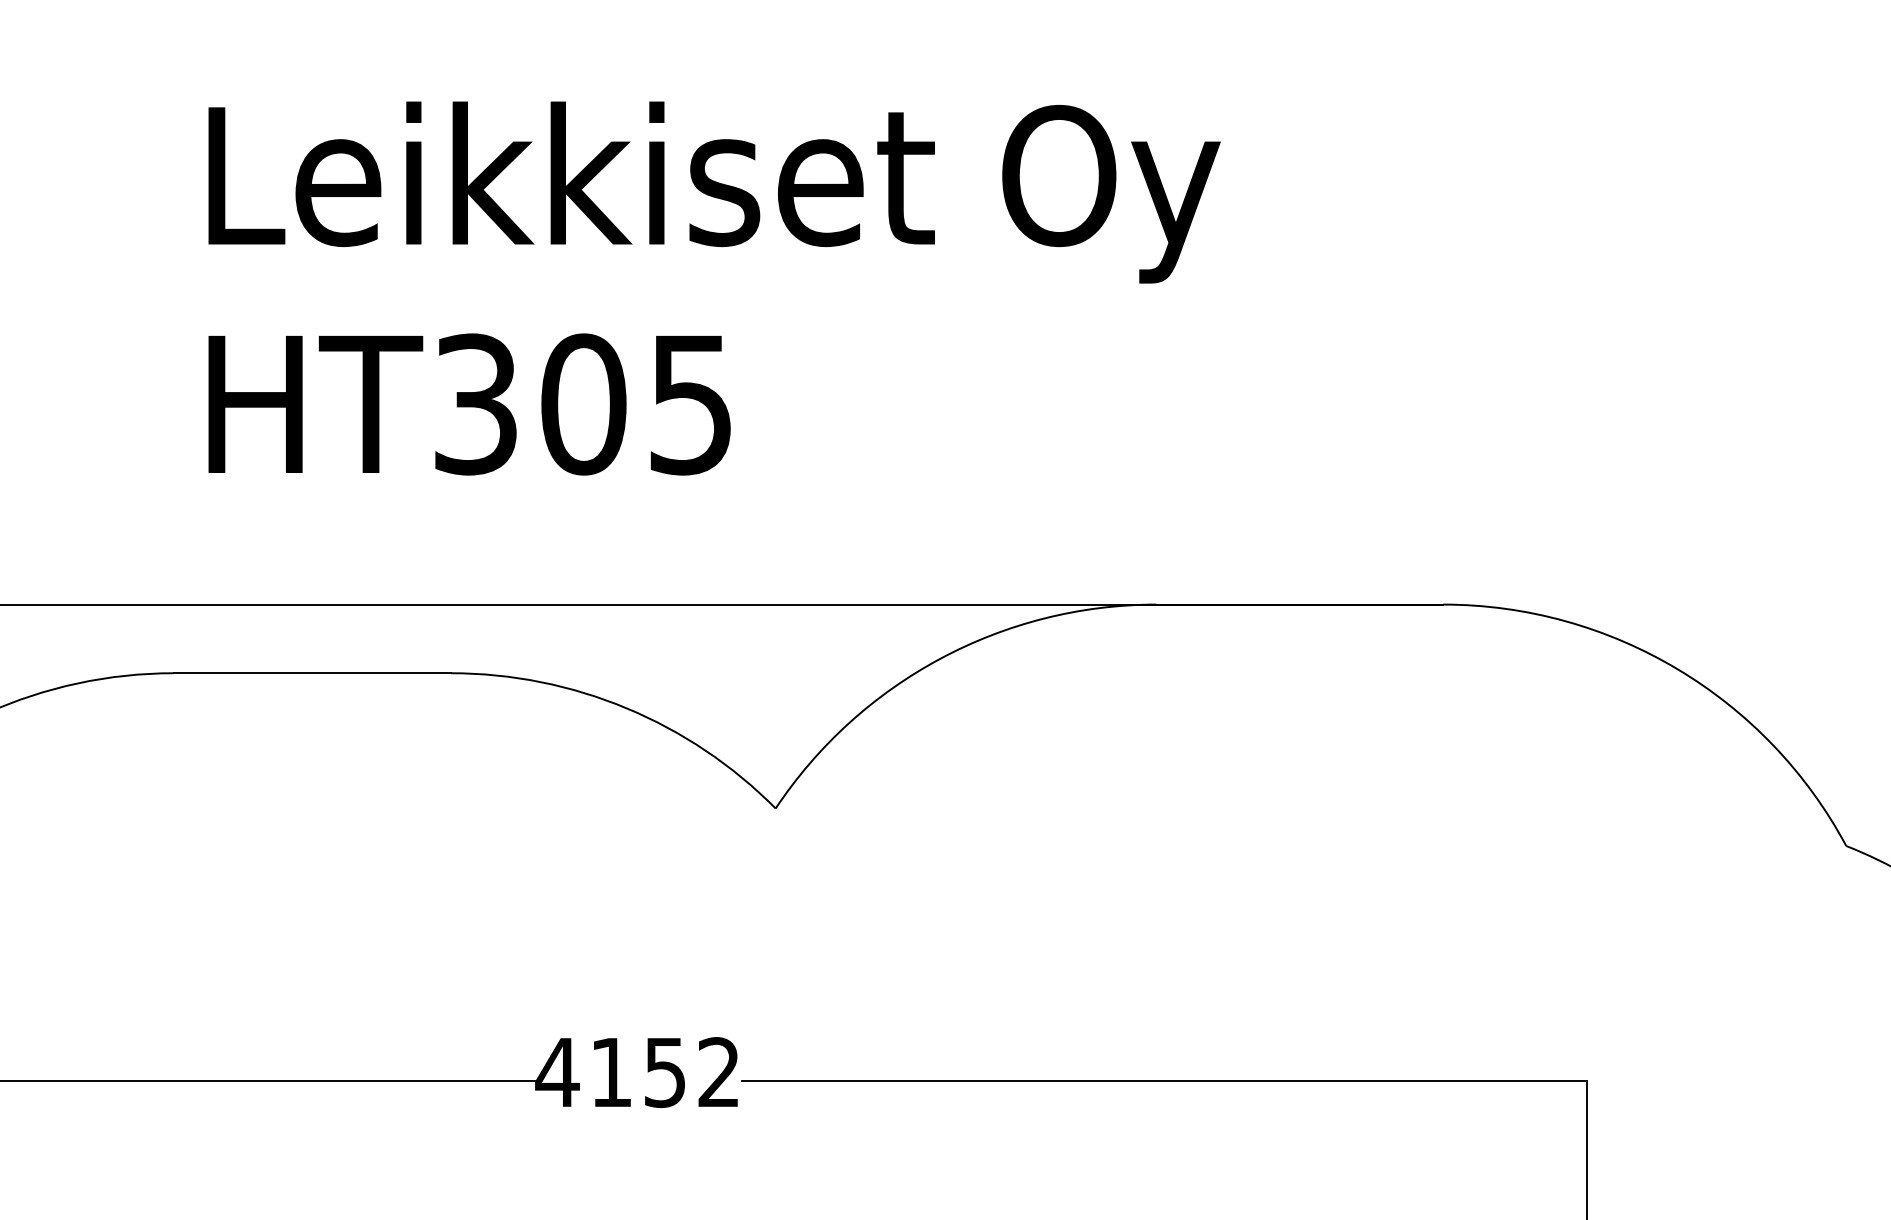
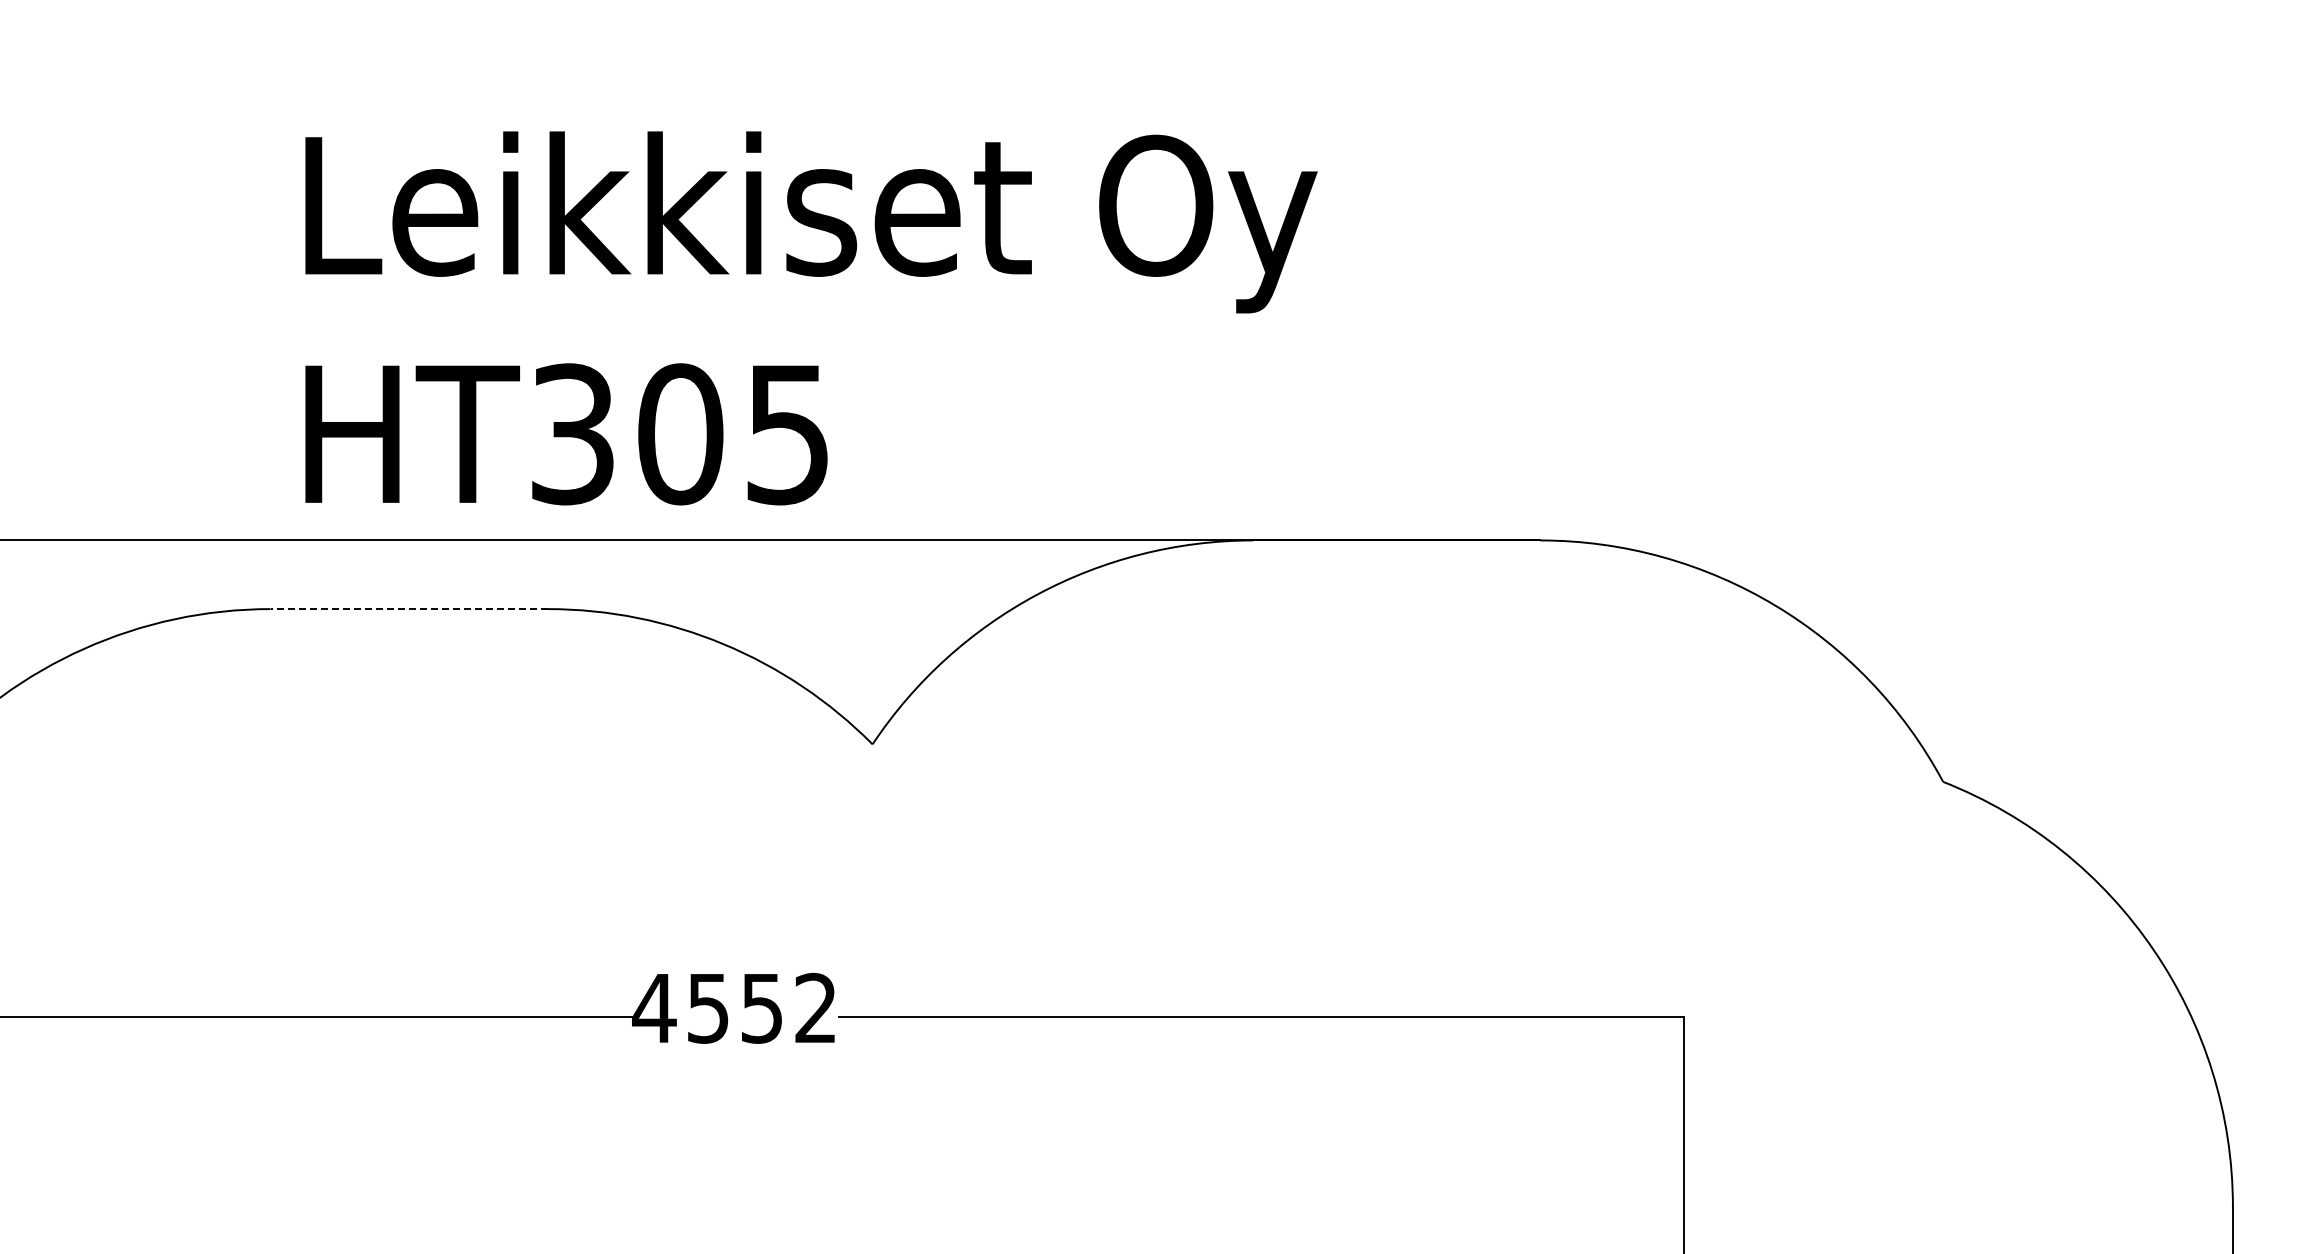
text: (714, 288) -> (811, 318), moved
line: (312, 673) -> (409, 609), solid -> dashed
text: (611, 1072) -> (708, 1008), 4152 -> 4552

